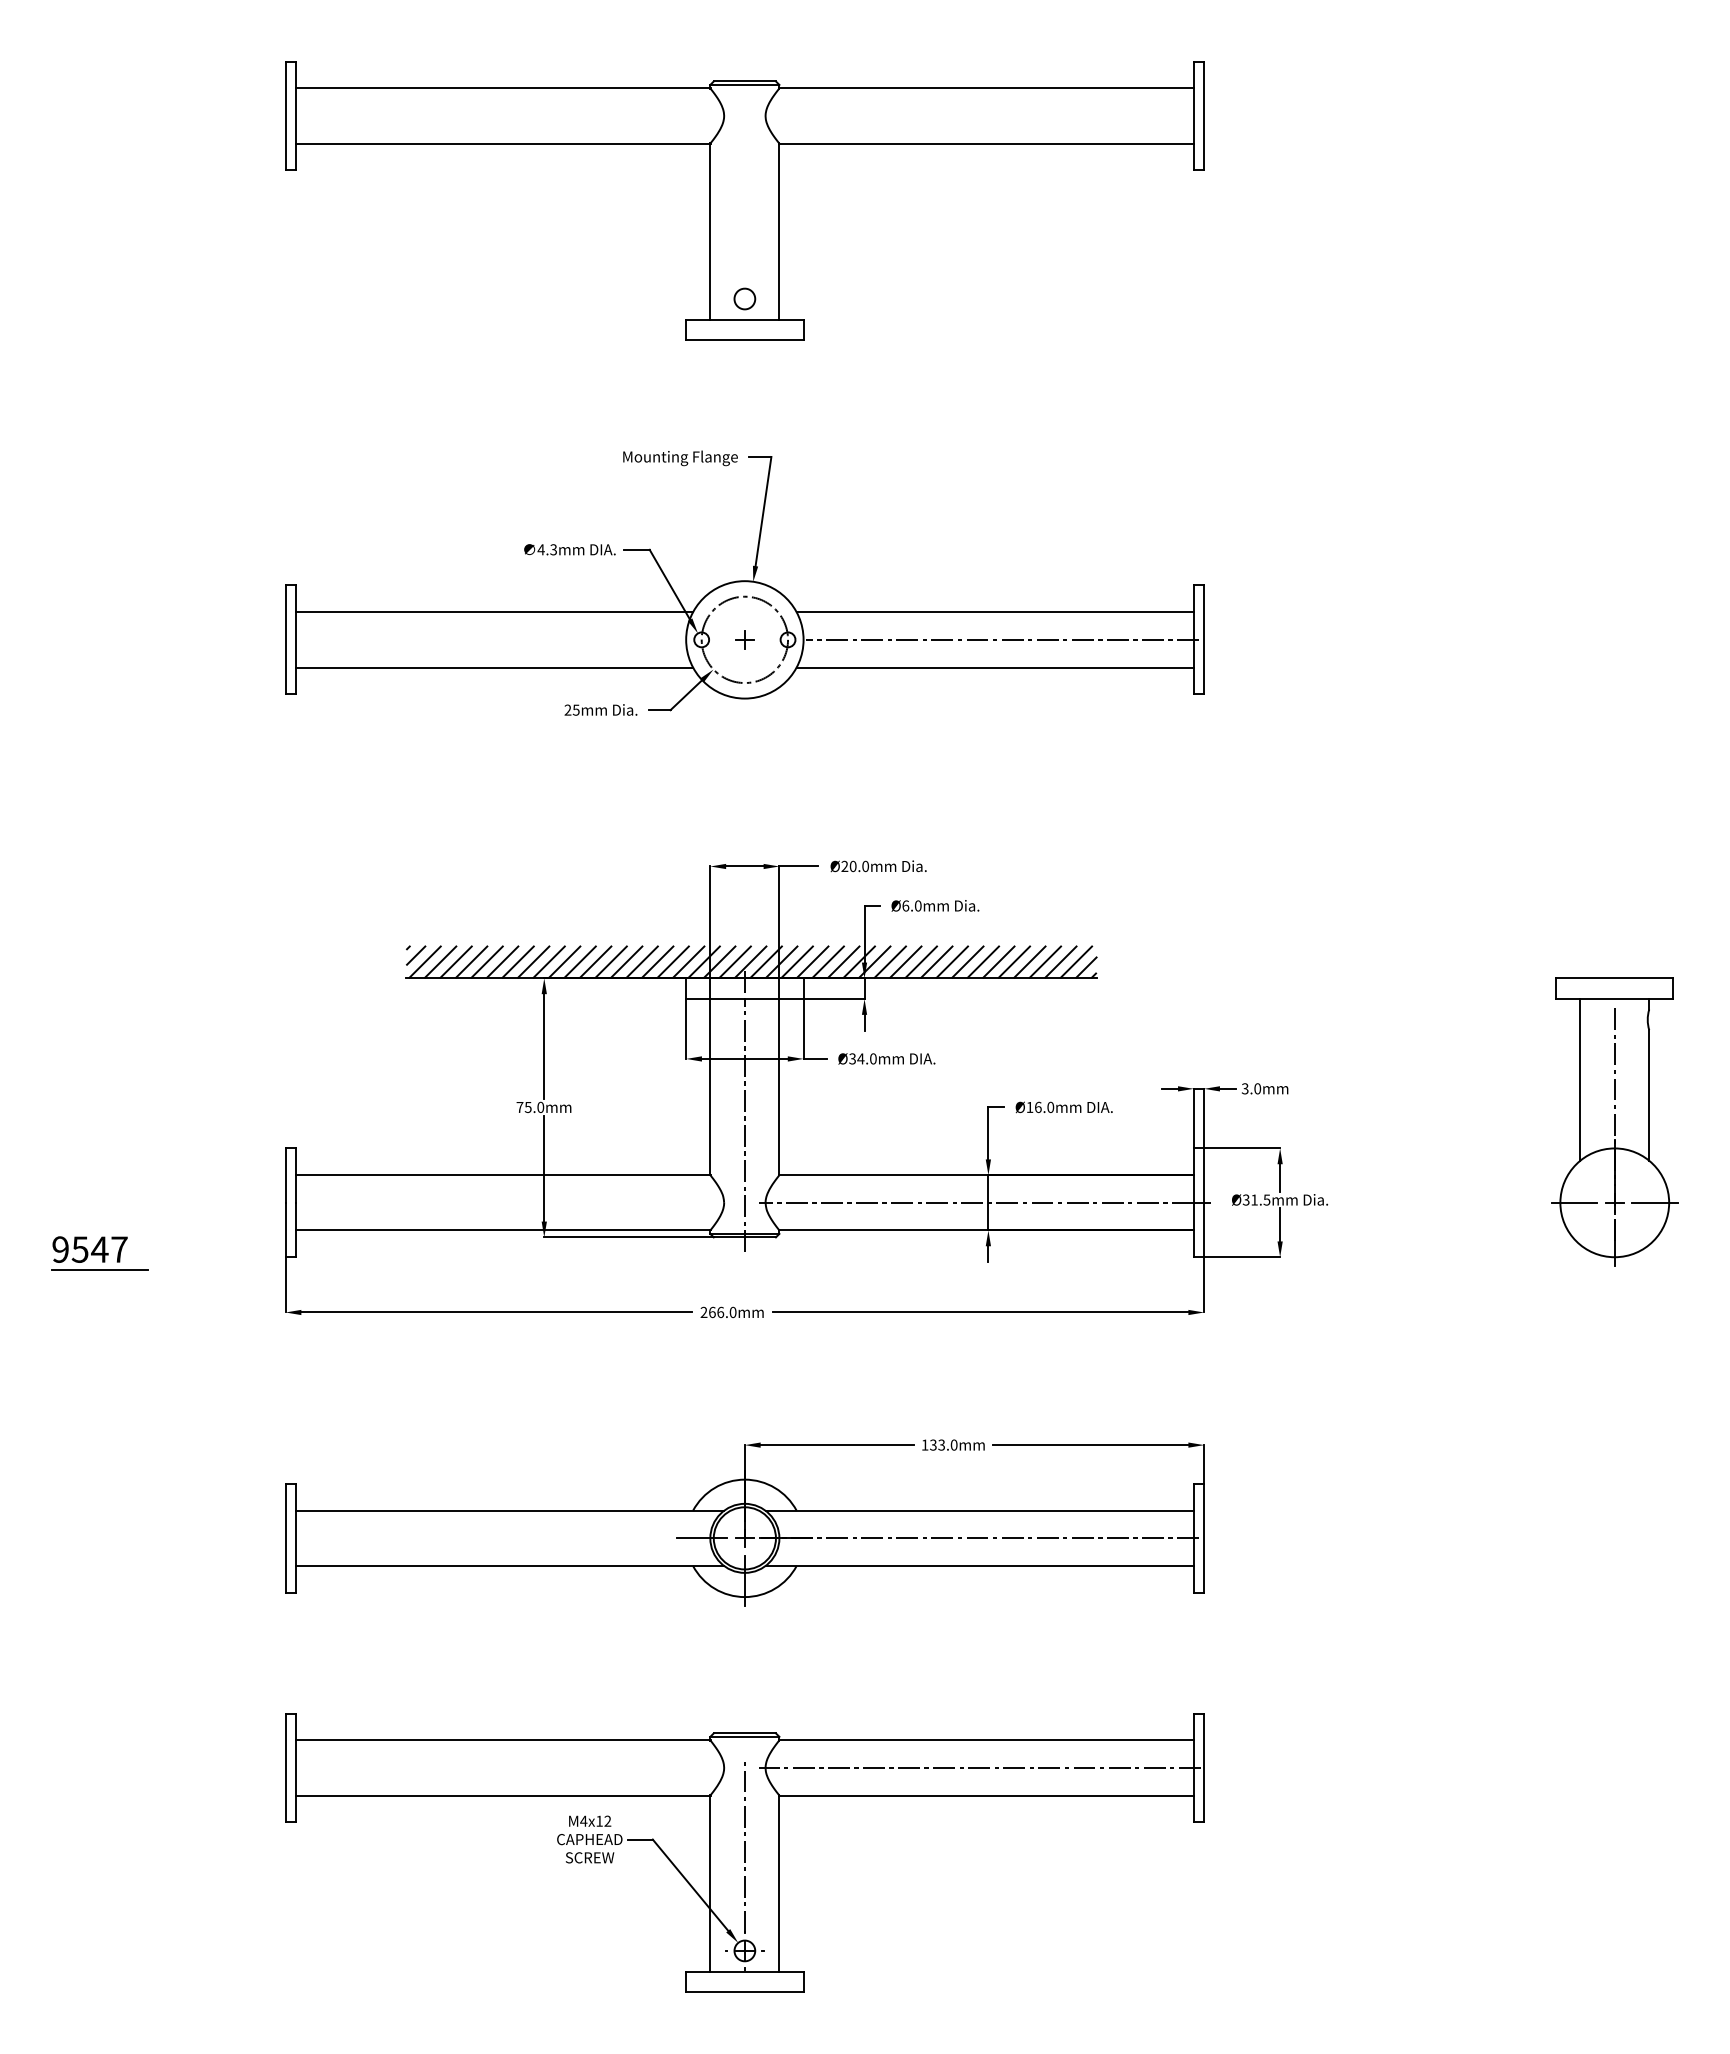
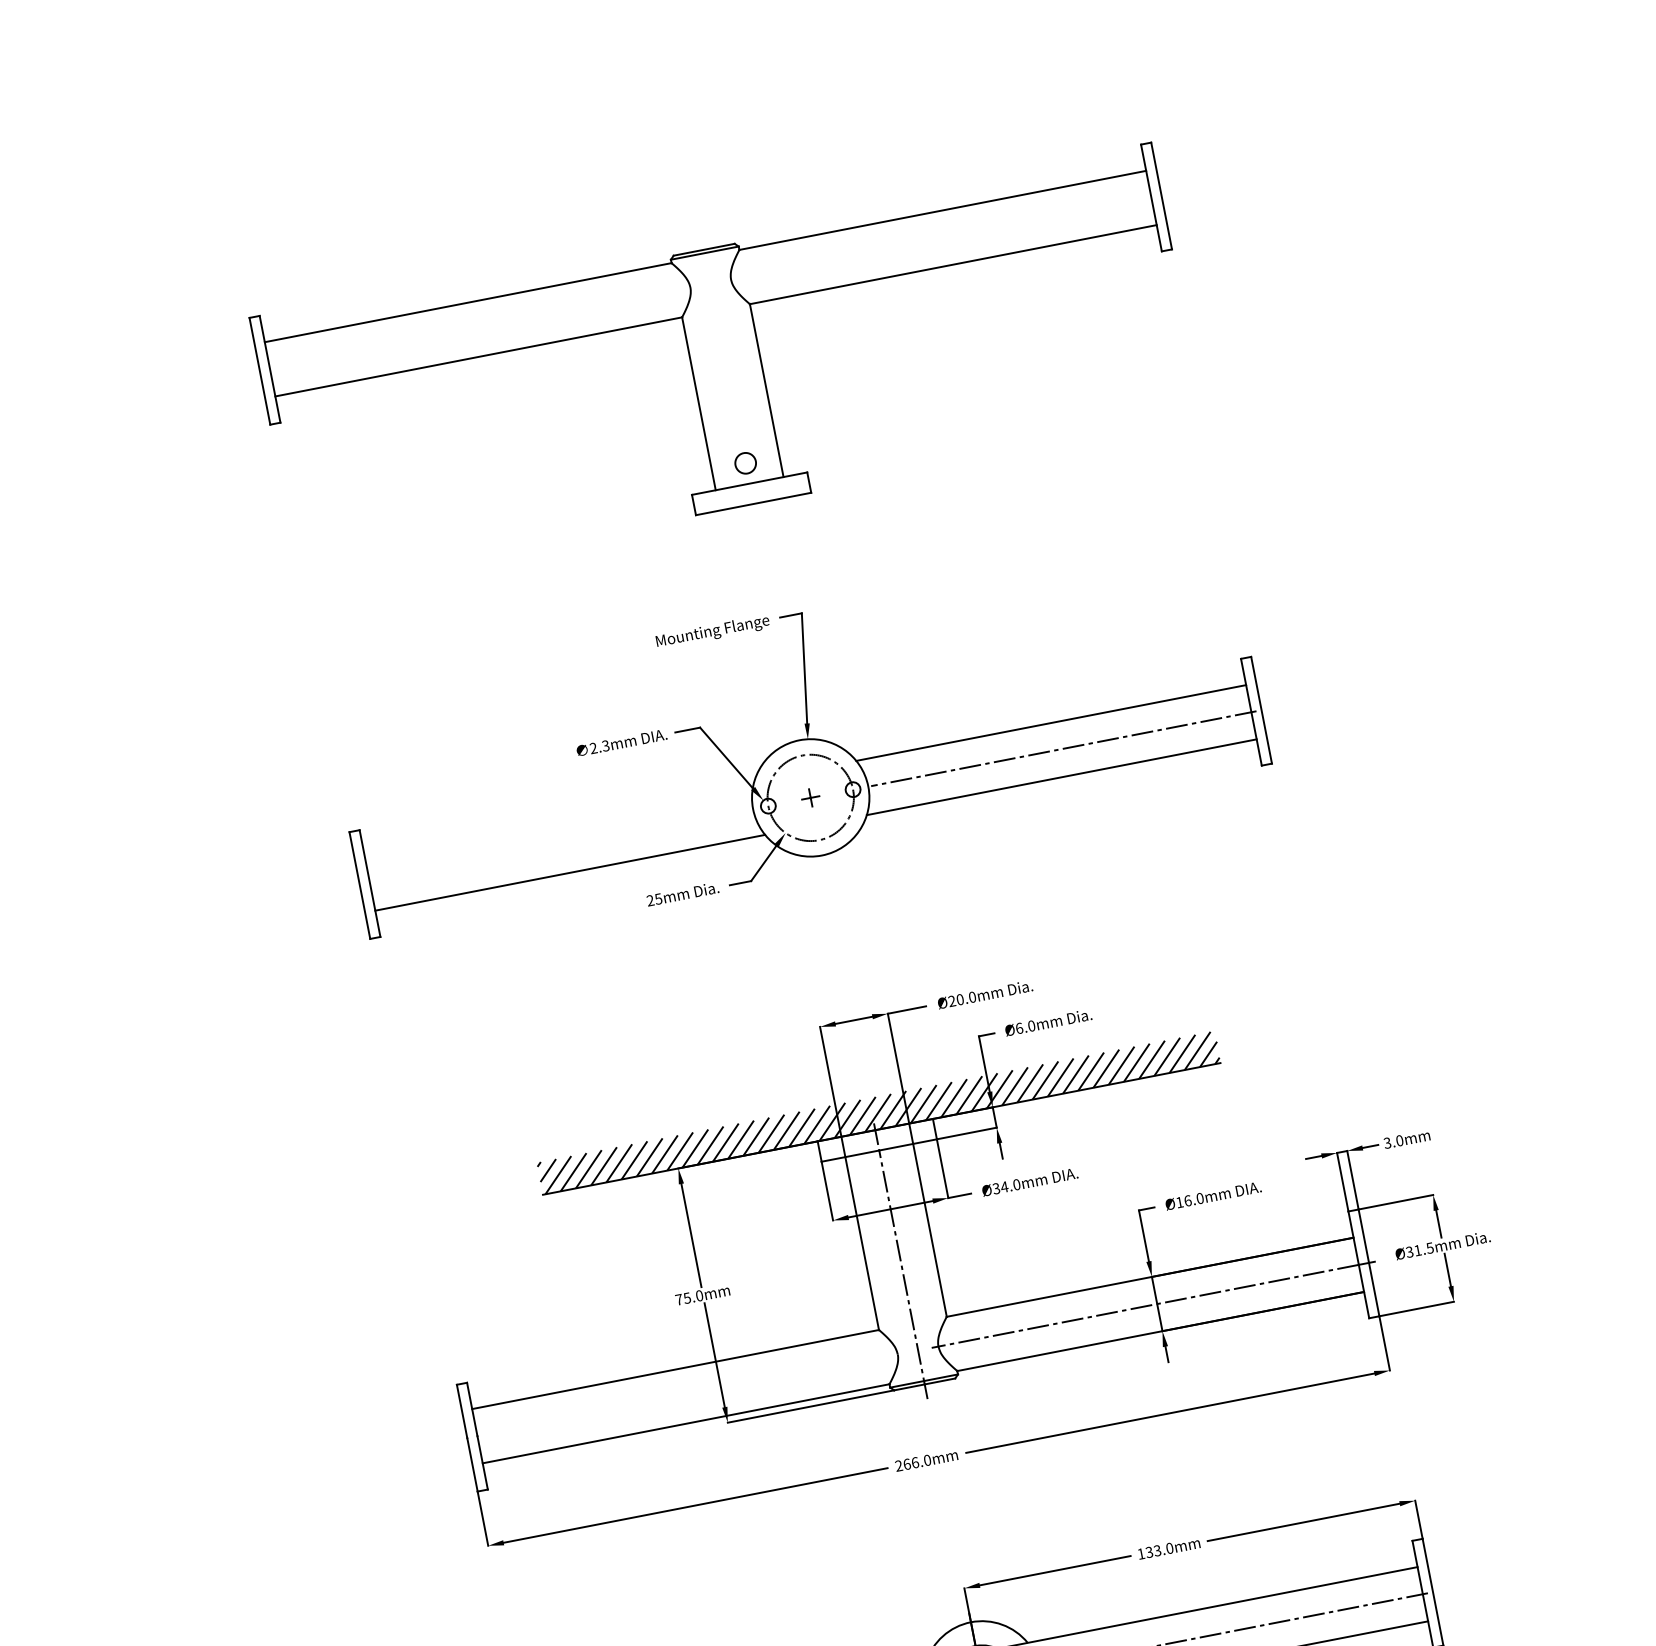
text: (540, 549) -> (592, 748), 4.3mm -> 2.3mm
line: (494, 612) -> (559, 818), removed
part: (99, 1253) -> (294, 1523), removed

